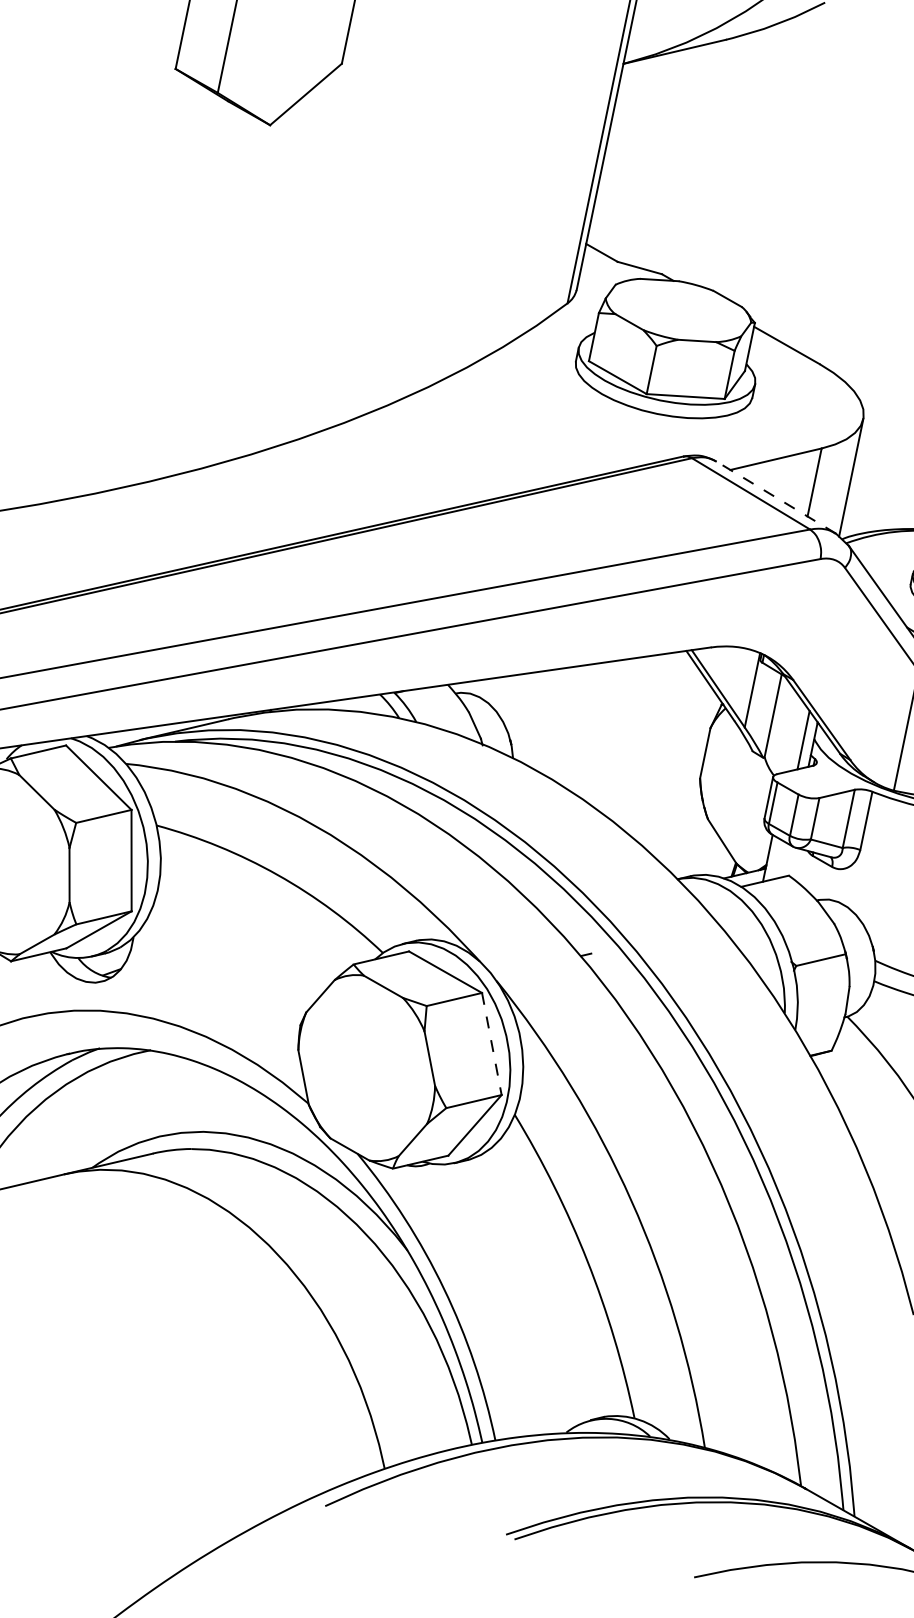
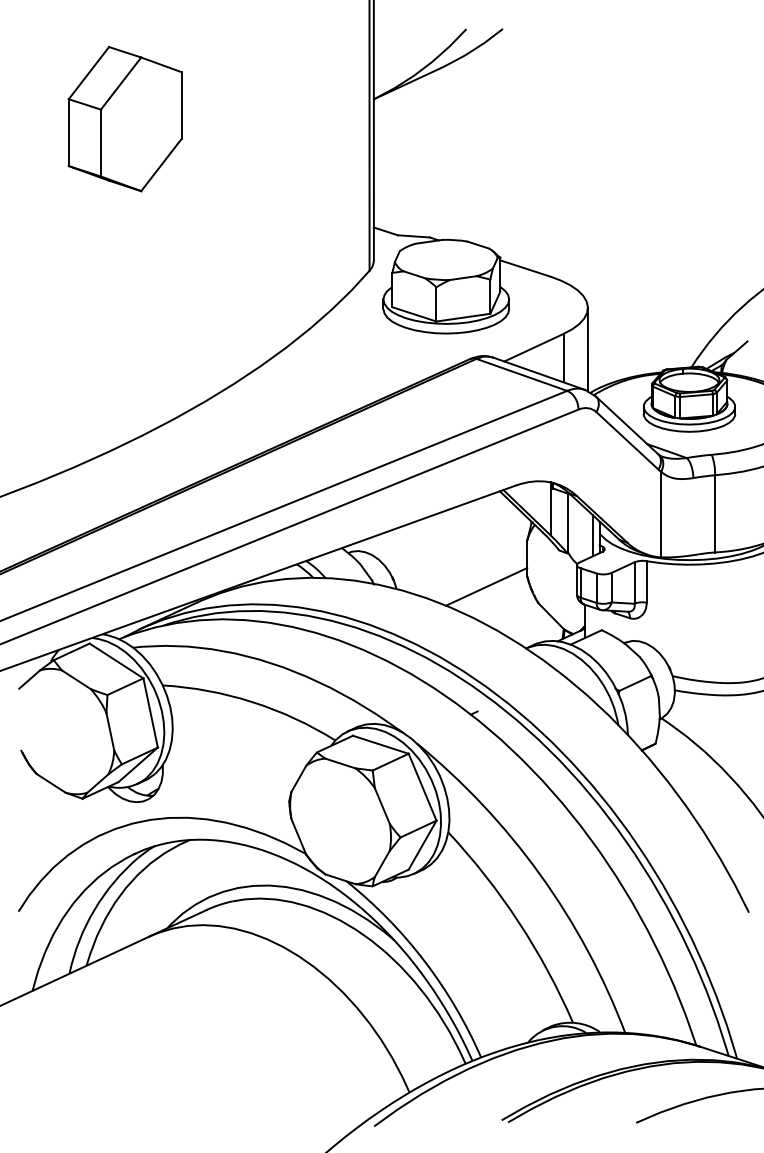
line: (776, 497) -> (539, 373), dashed -> solid
line: (639, 780) -> (486, 586), added
line: (491, 1044) -> (422, 787), dashed -> solid

